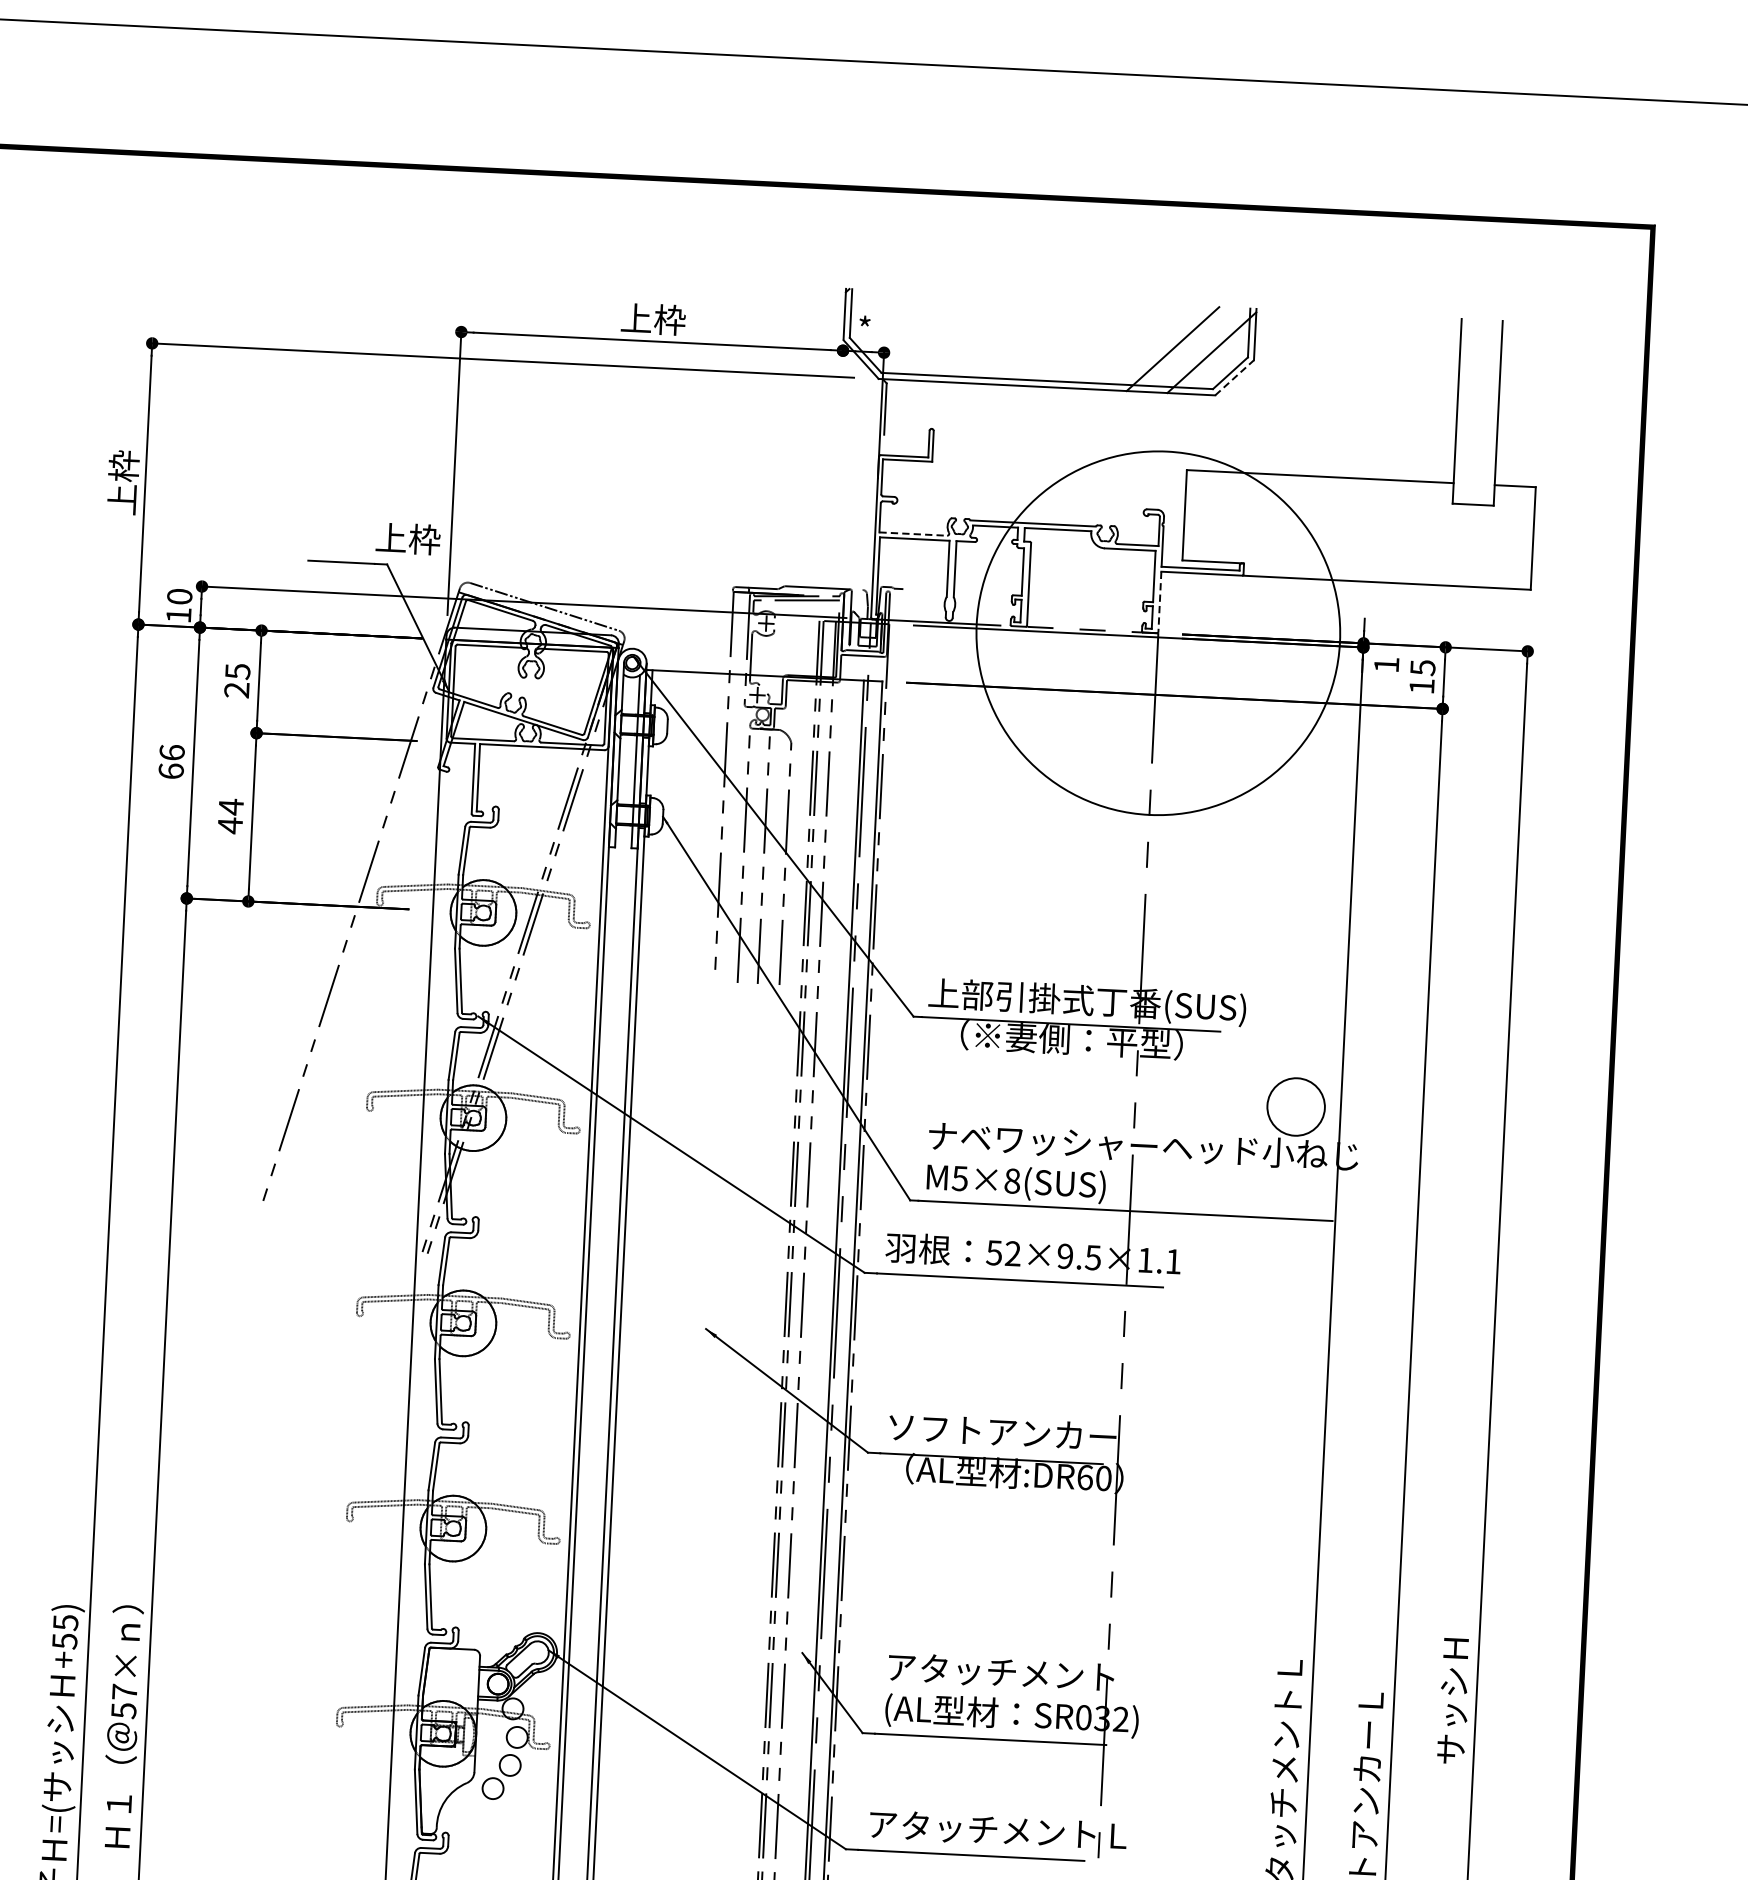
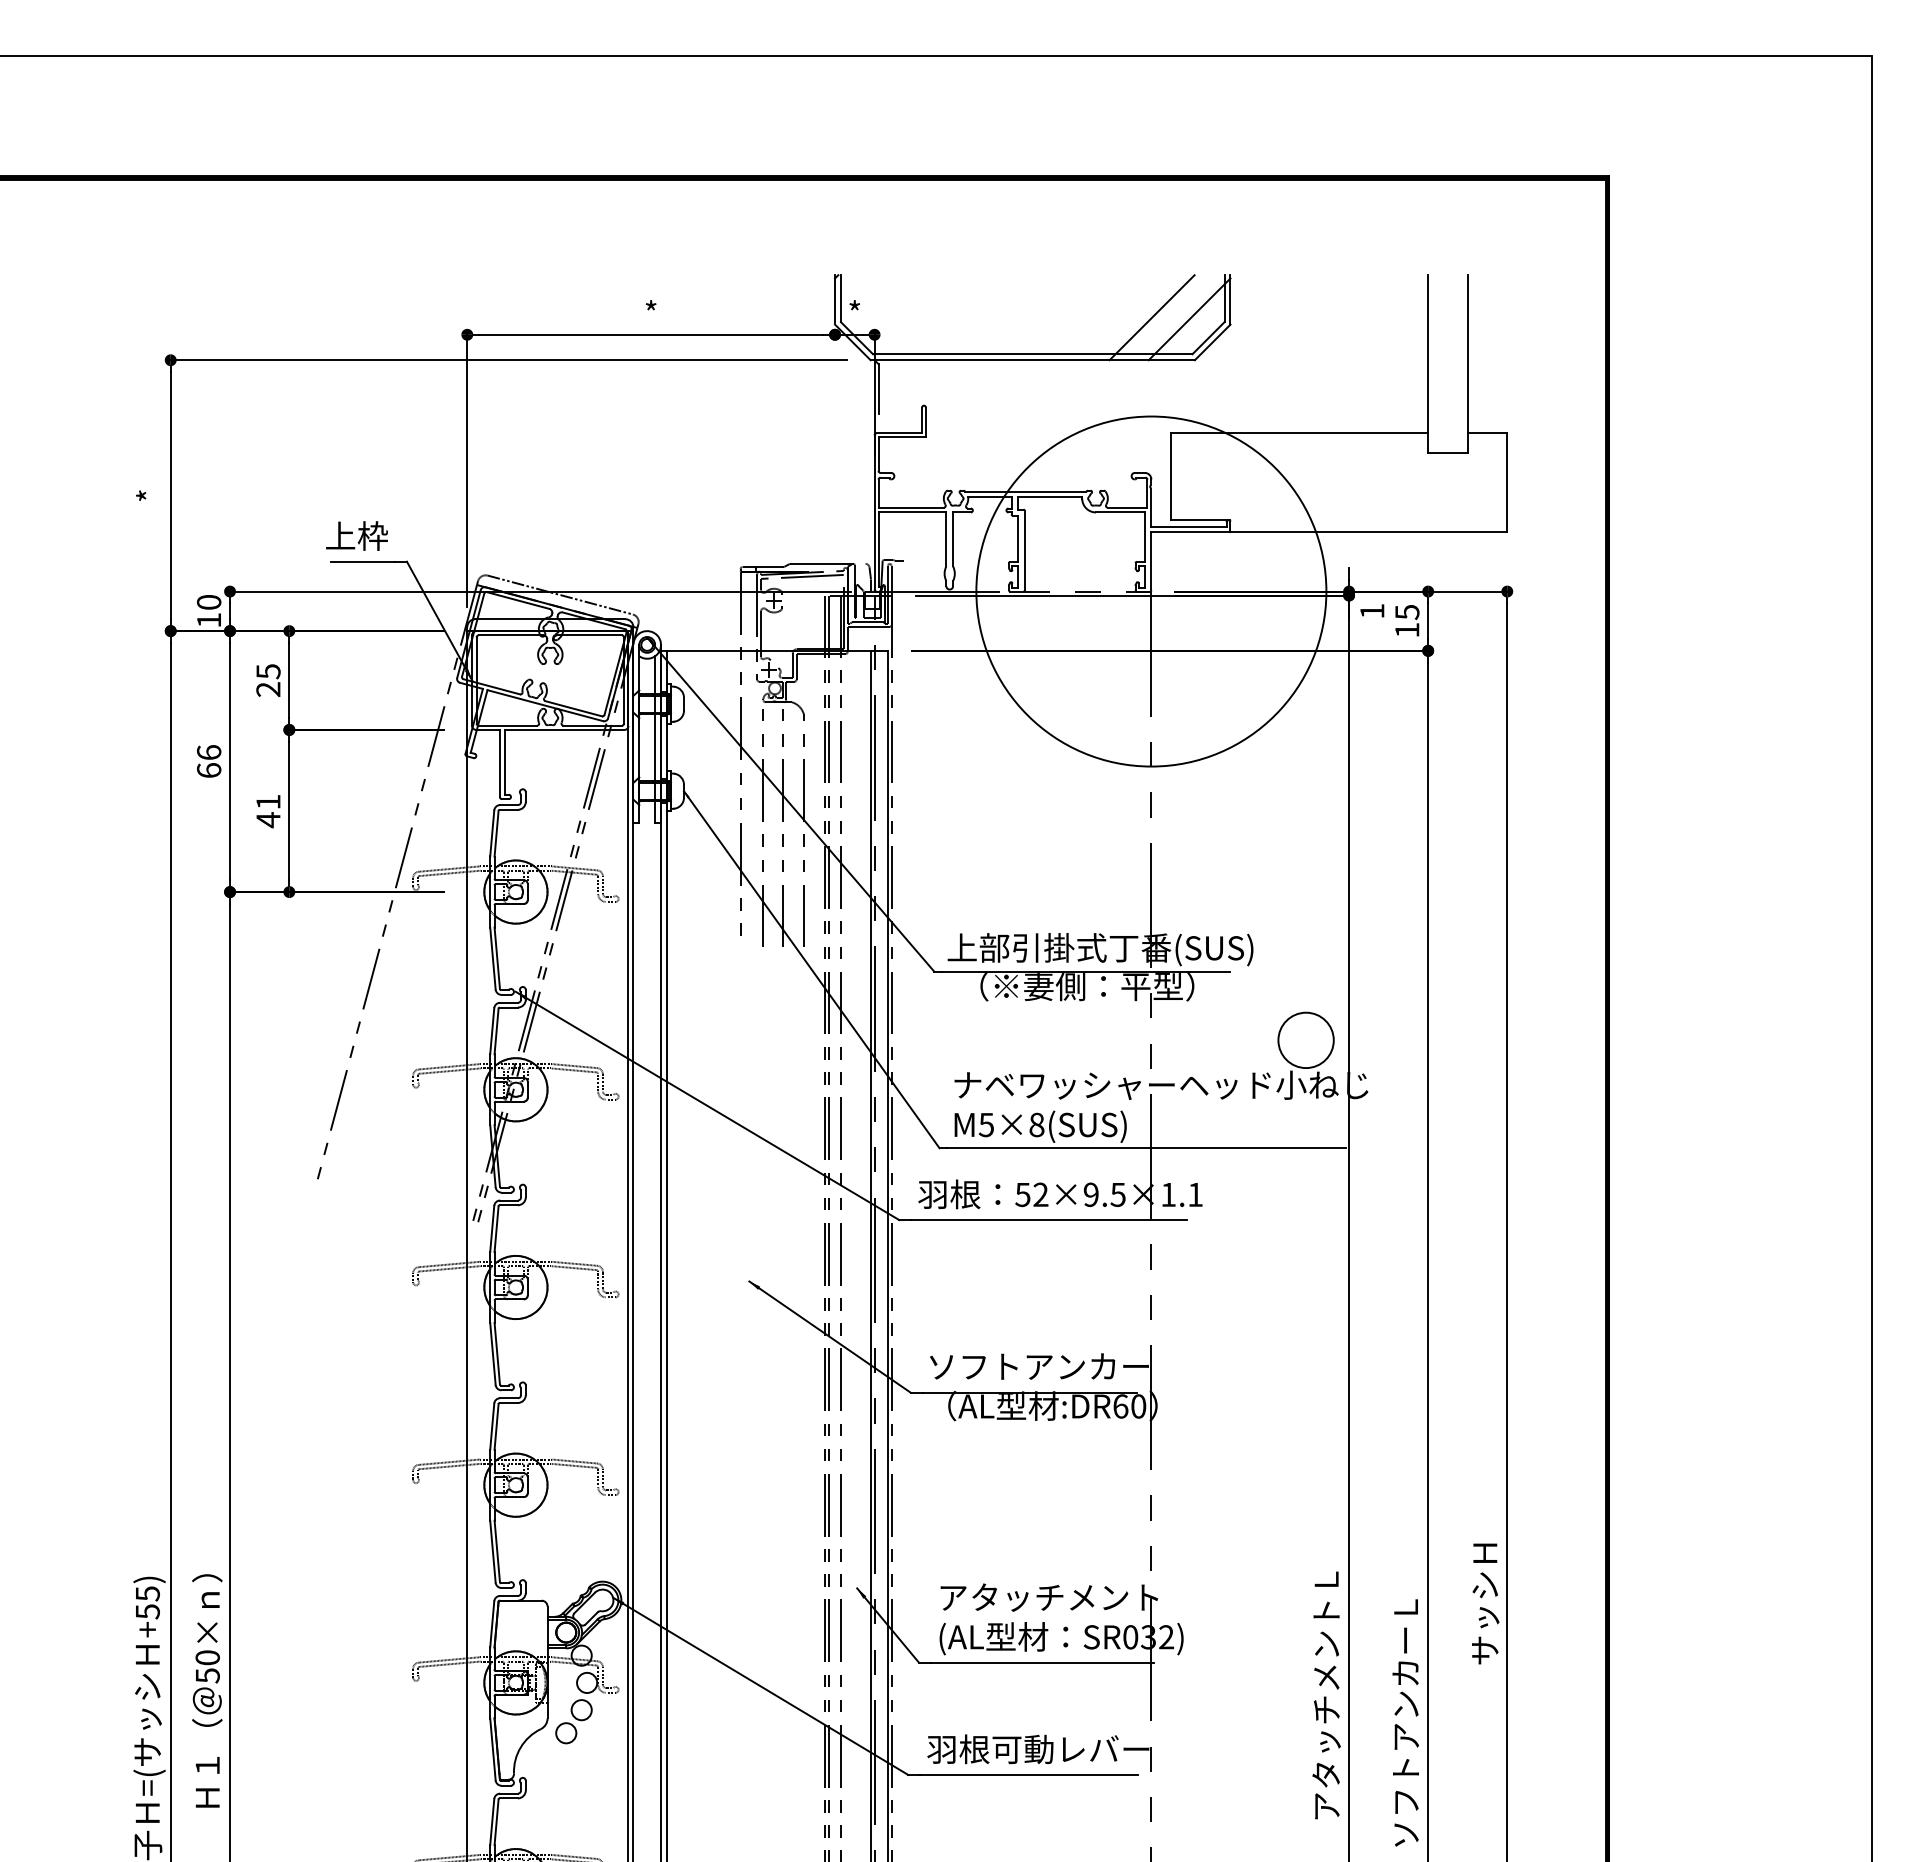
text: (653, 319) -> (651, 313), 上枠 -> *
line: (1235, 377) -> (1213, 342), dashed -> solid
text: (123, 482) -> (149, 495), 上枠 -> *
line: (913, 533) -> (911, 507), dashed -> solid
text: (407, 538) -> (356, 535), moved
line: (1159, 602) -> (1151, 561), dashed -> solid
text: (231, 807) -> (268, 802), 44 -> 41
text: (124, 1691) -> (207, 1657), 57× -> 50×
text: (996, 1830) -> (1052, 1749), アタッチメントＬ -> 羽根可動レバー

